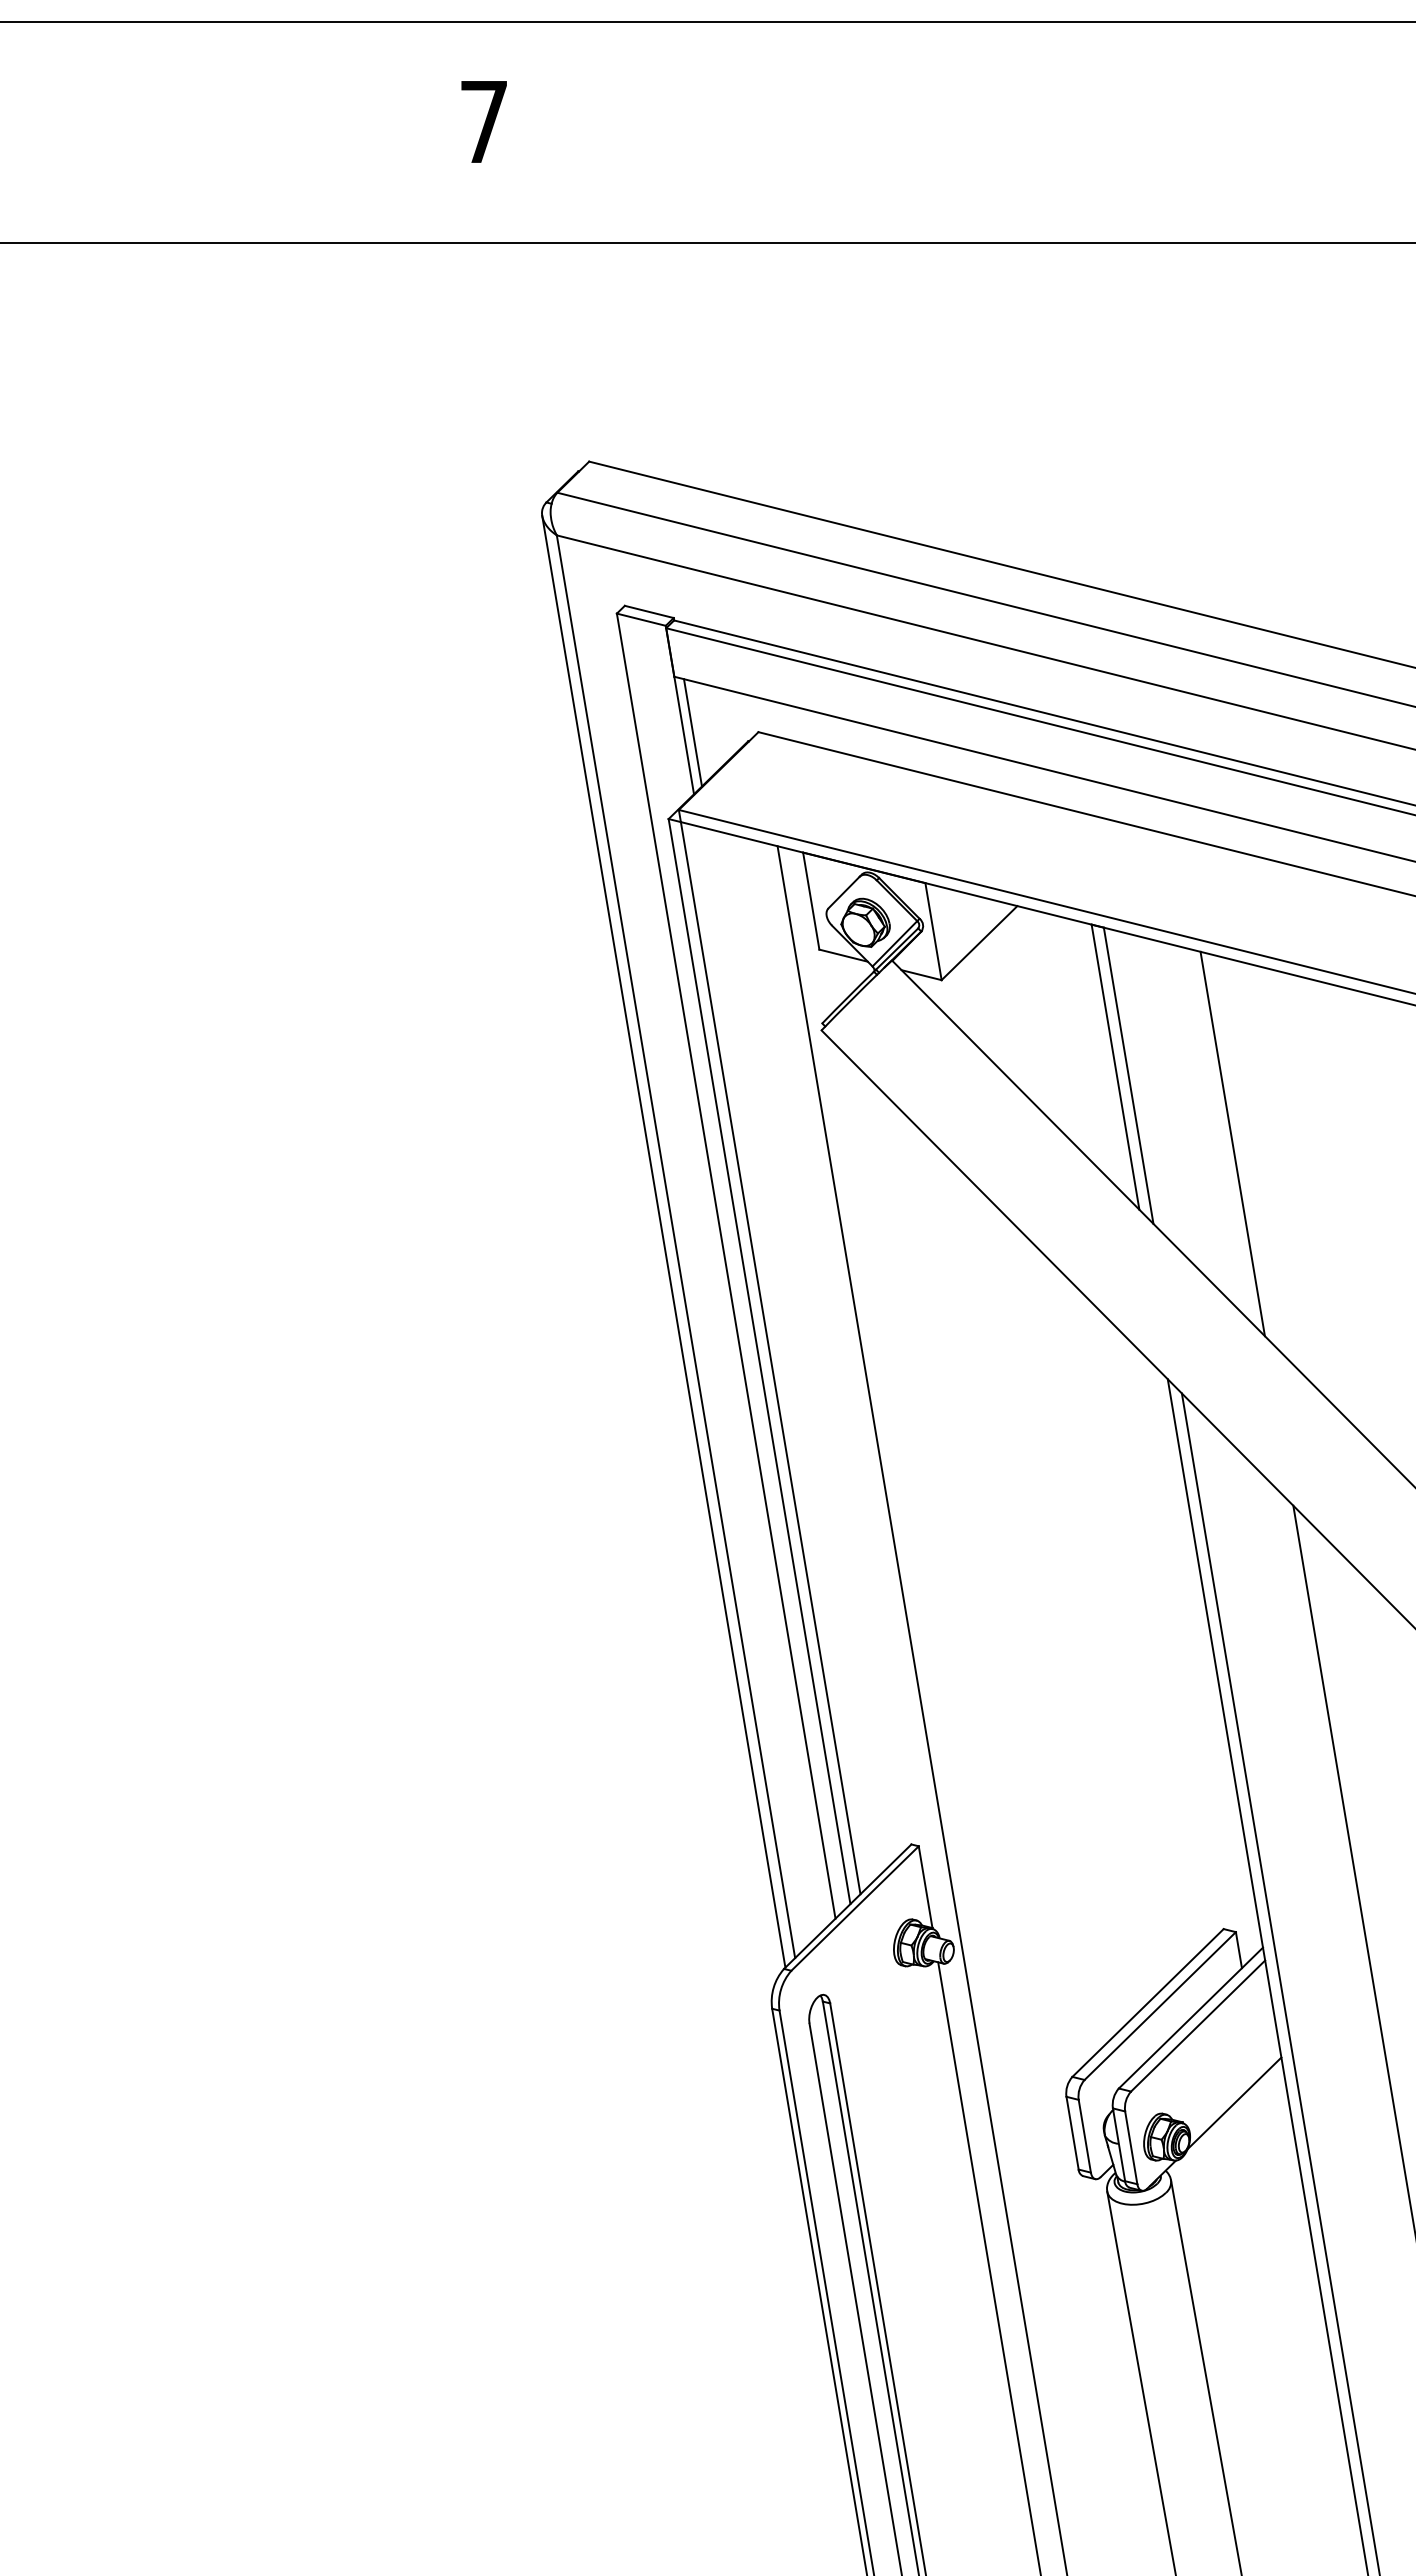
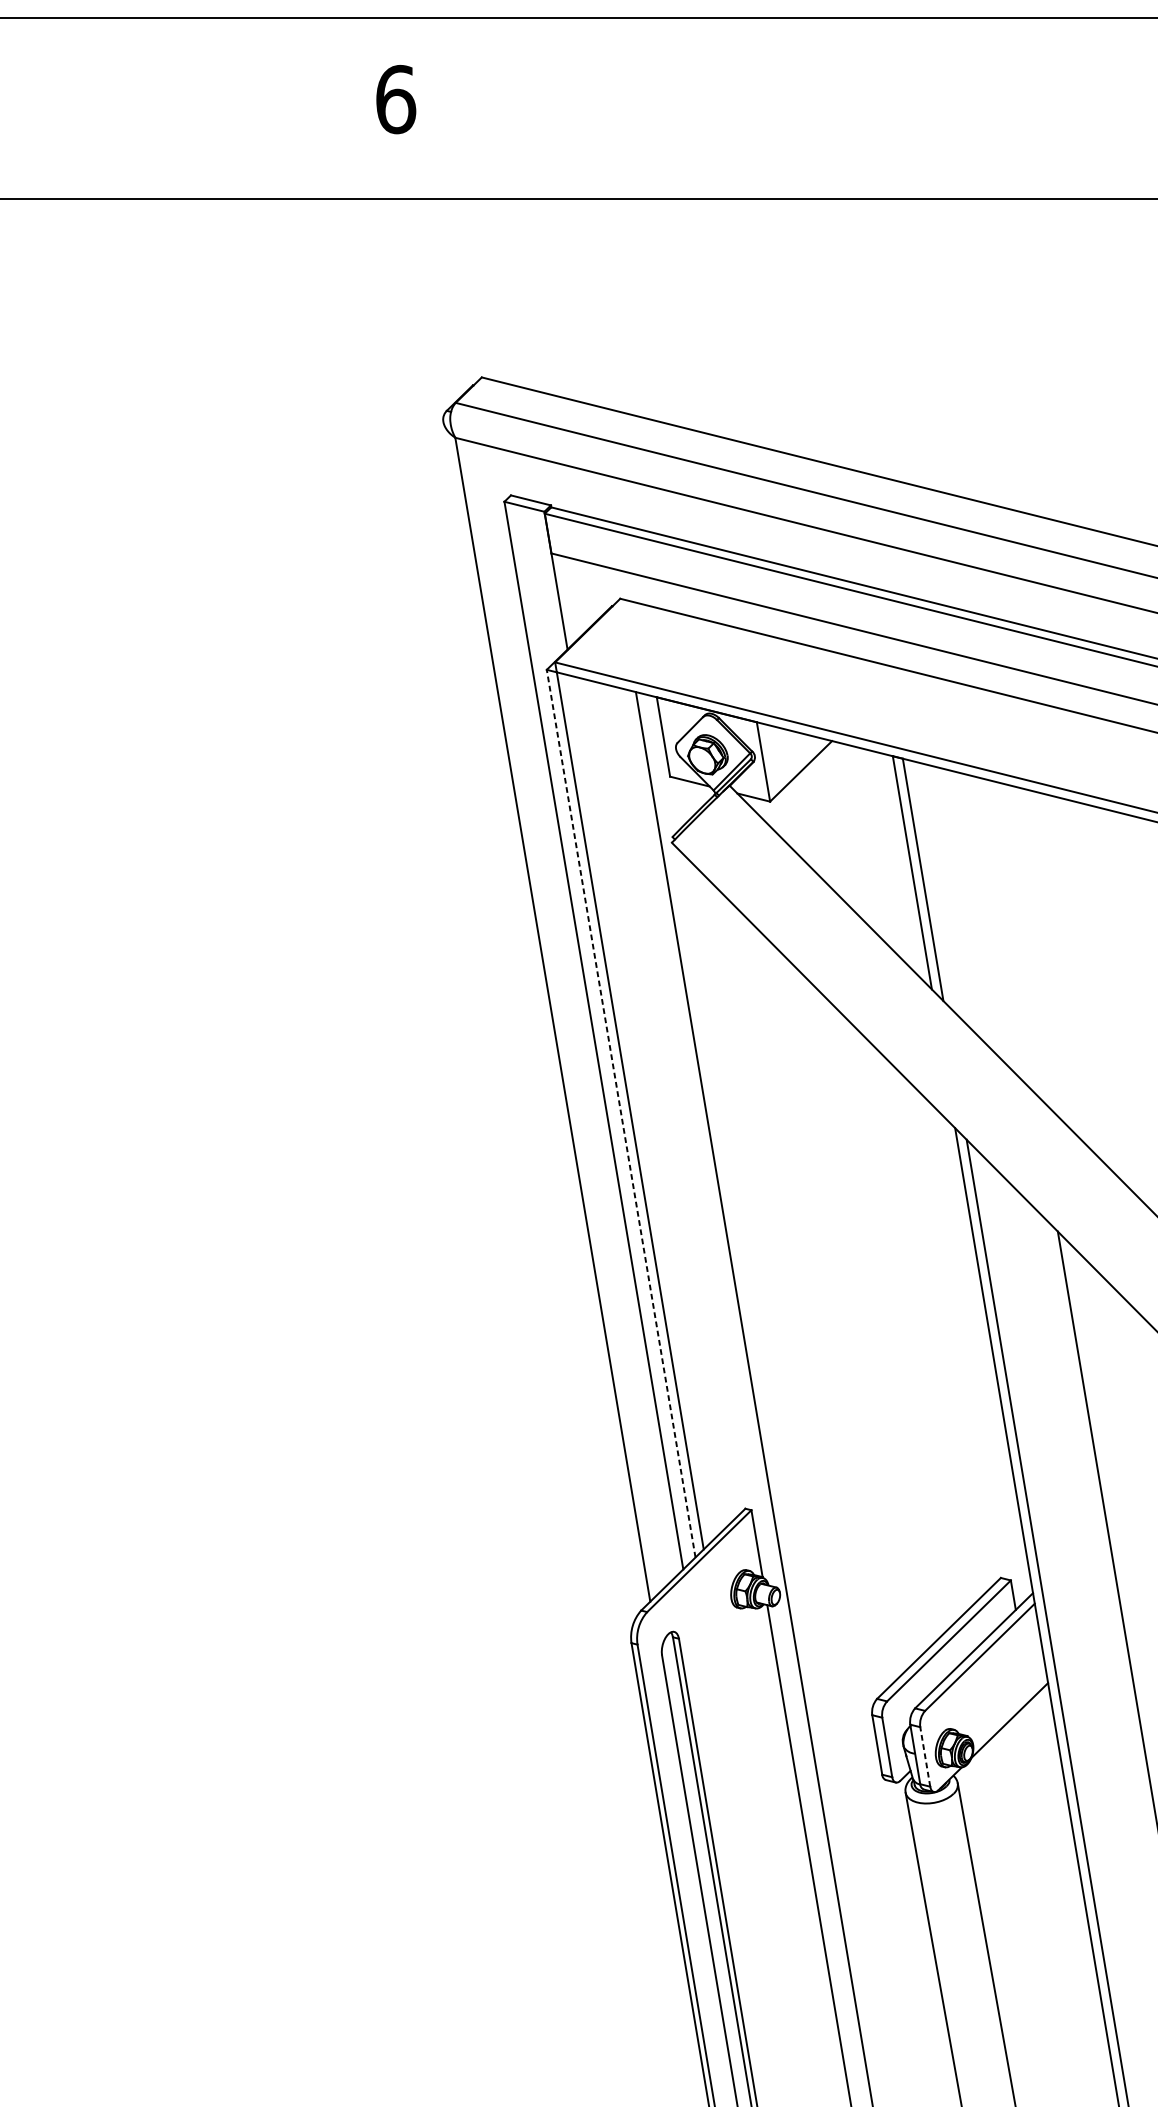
text: (484, 121) -> (396, 99), 7 -> 6
line: (692, 732) -> (566, 599), removed
line: (1232, 1143) -> (1008, 935), removed
line: (663, 1241) -> (542, 1015), removed
line: (759, 1361) -> (621, 1113), solid -> dashed
line: (1131, 2147) -> (925, 1756), solid -> dashed

